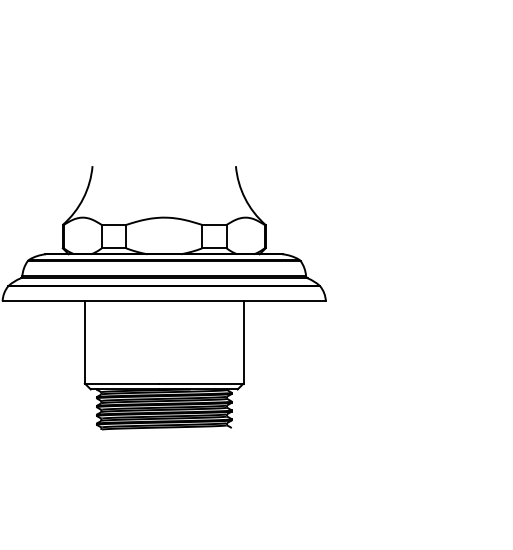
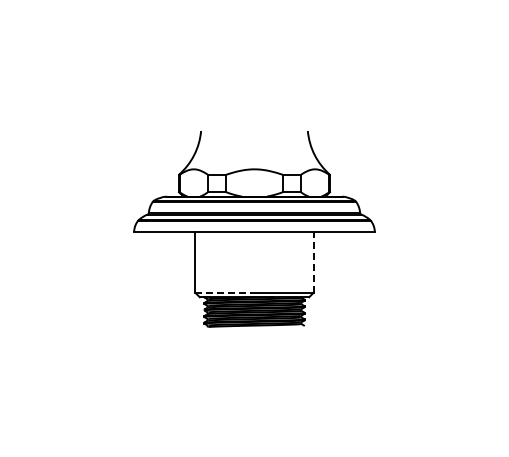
line: (243, 342) -> (313, 262), solid -> dashed
line: (121, 383) -> (222, 292), solid -> dashed

